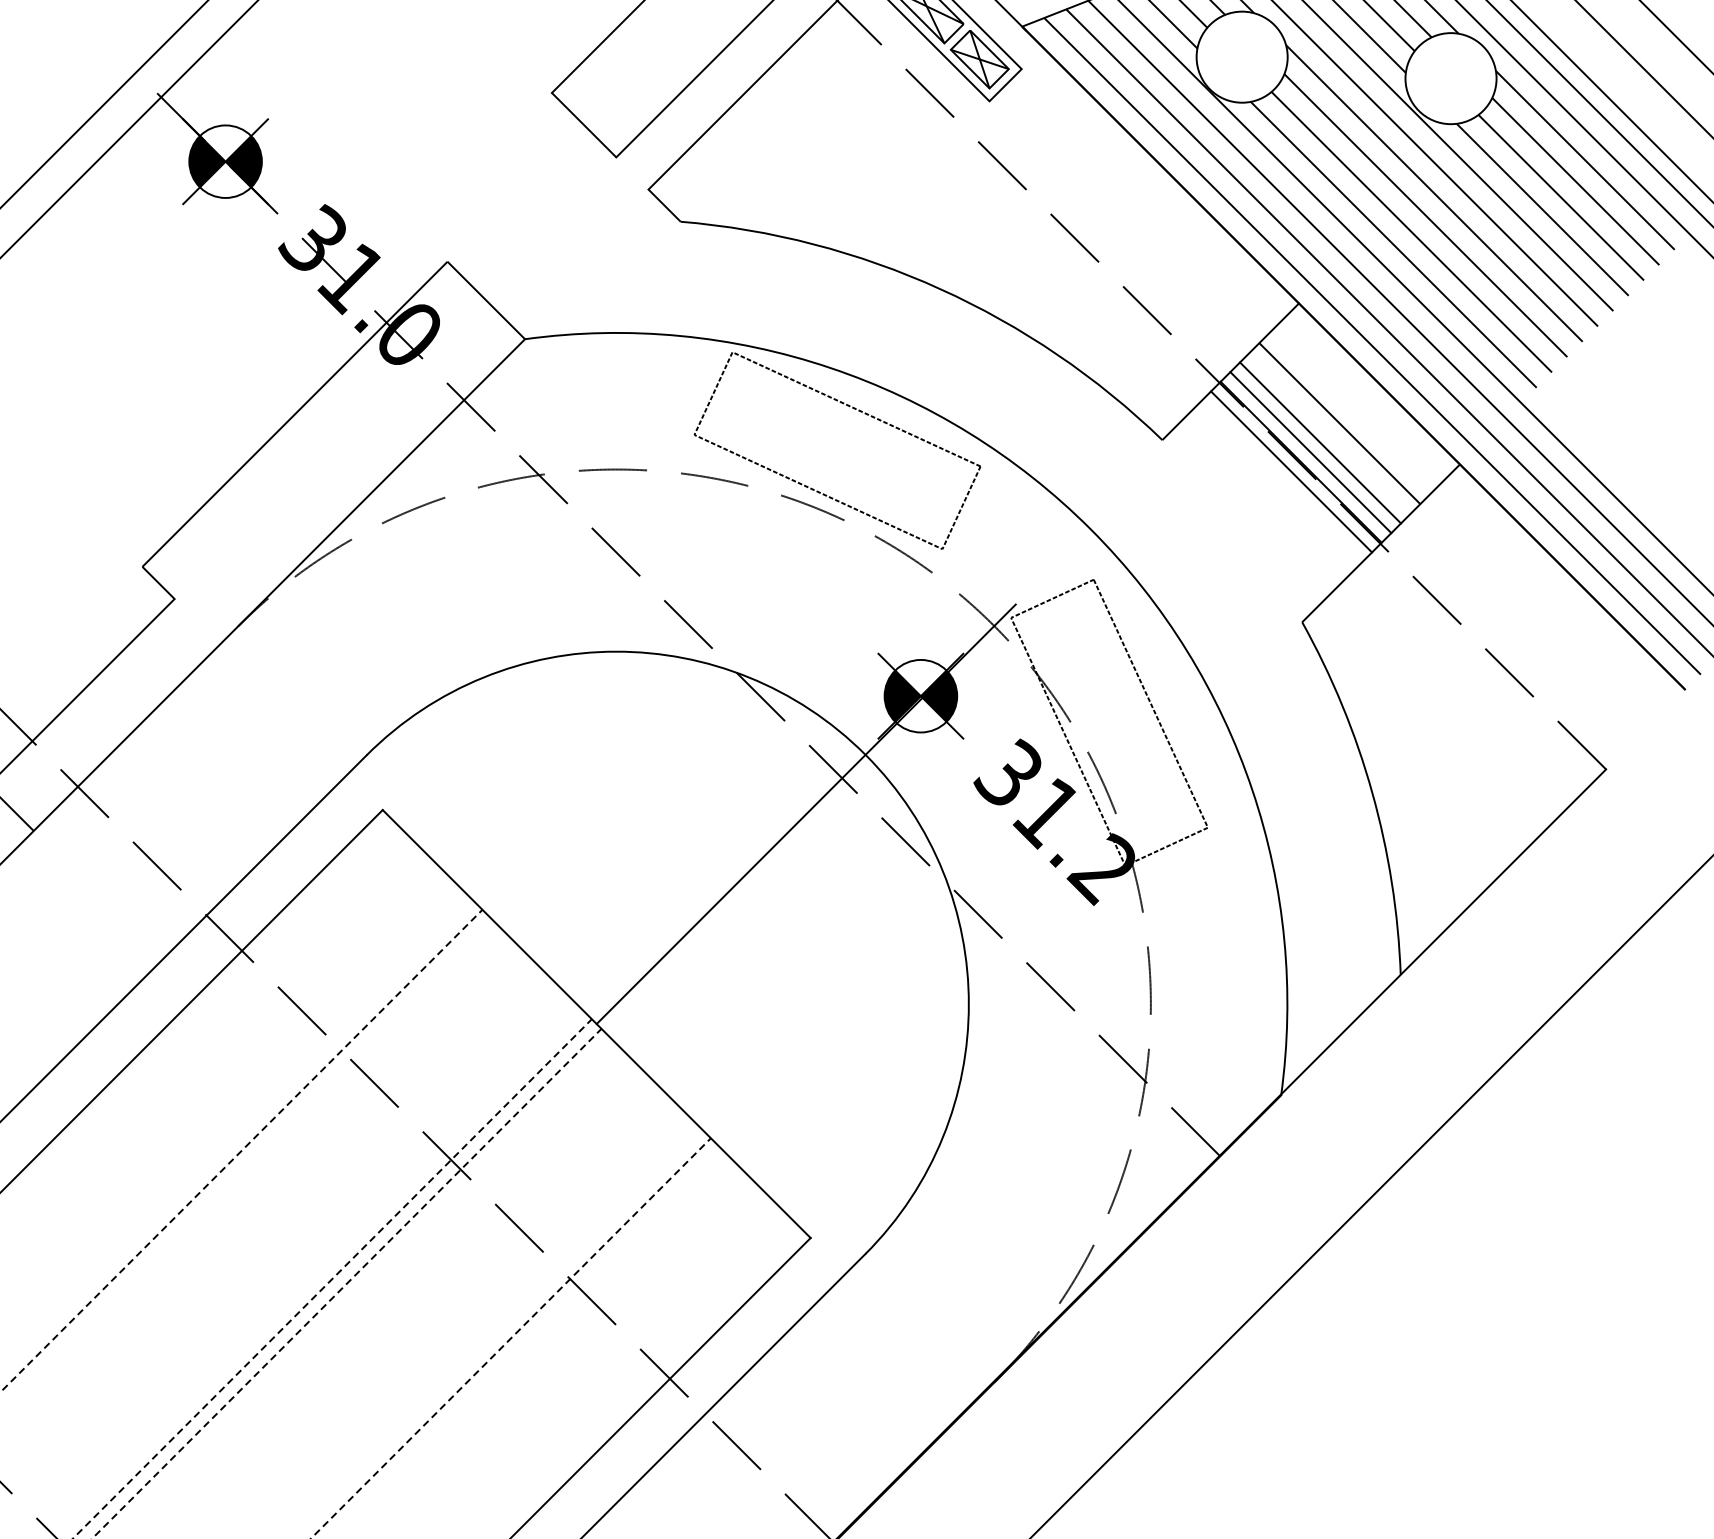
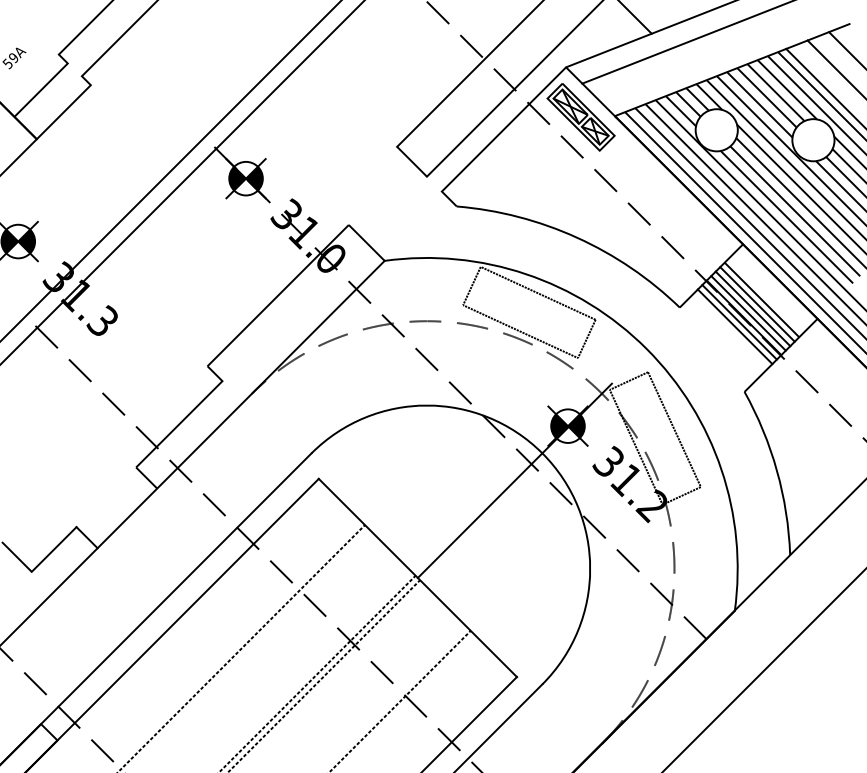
line: (1330, 433) -> (757, 304), added
line: (1280, 480) -> (734, 326), added

